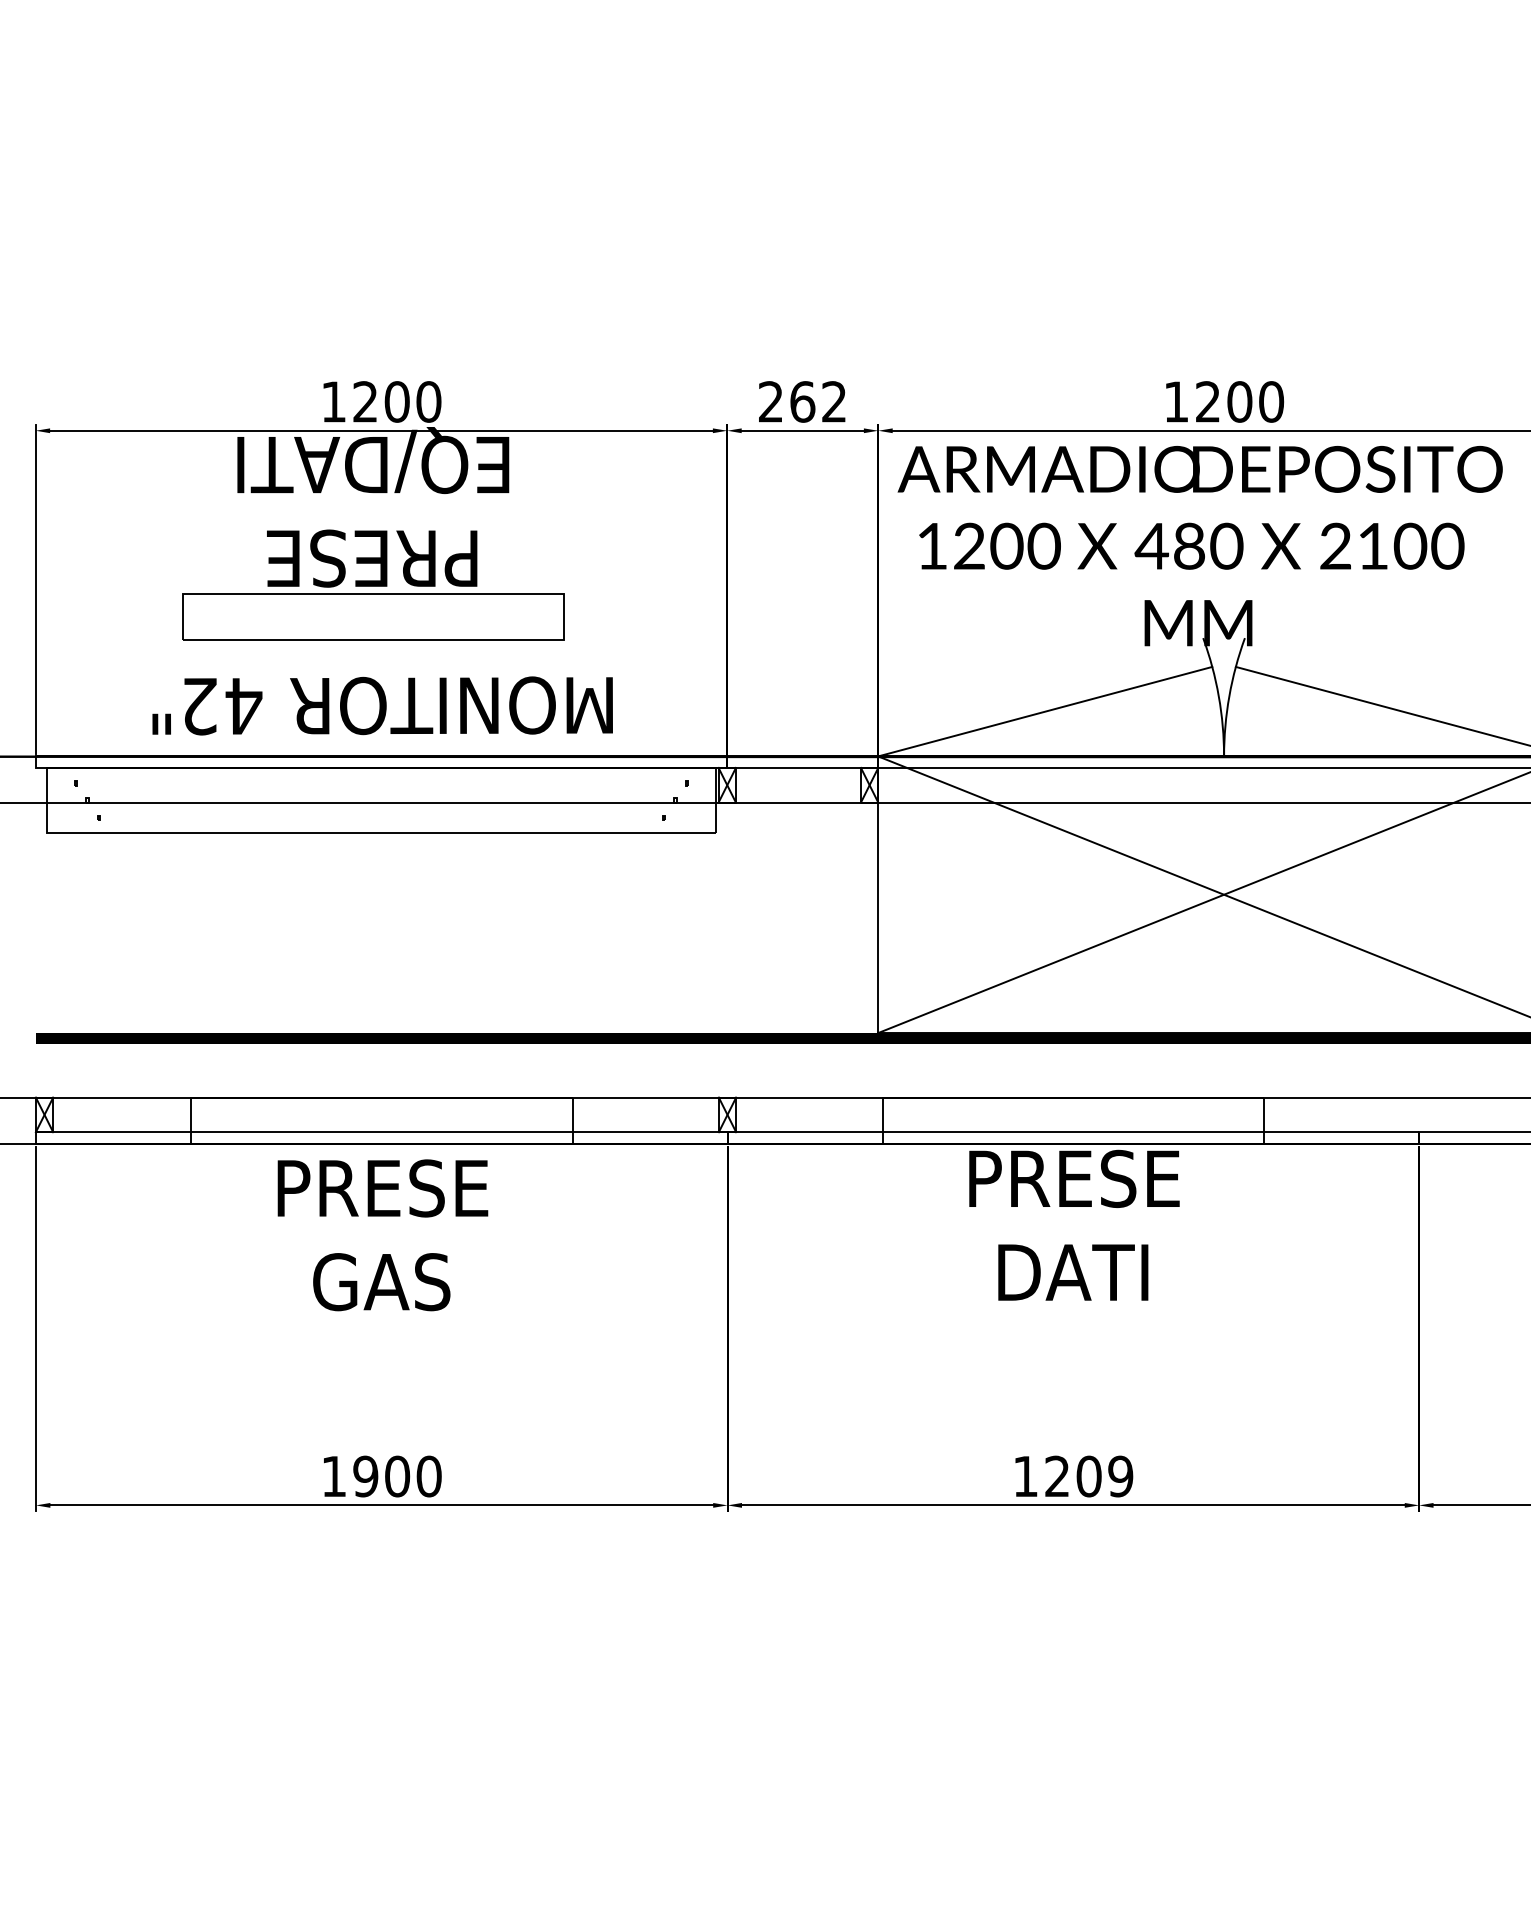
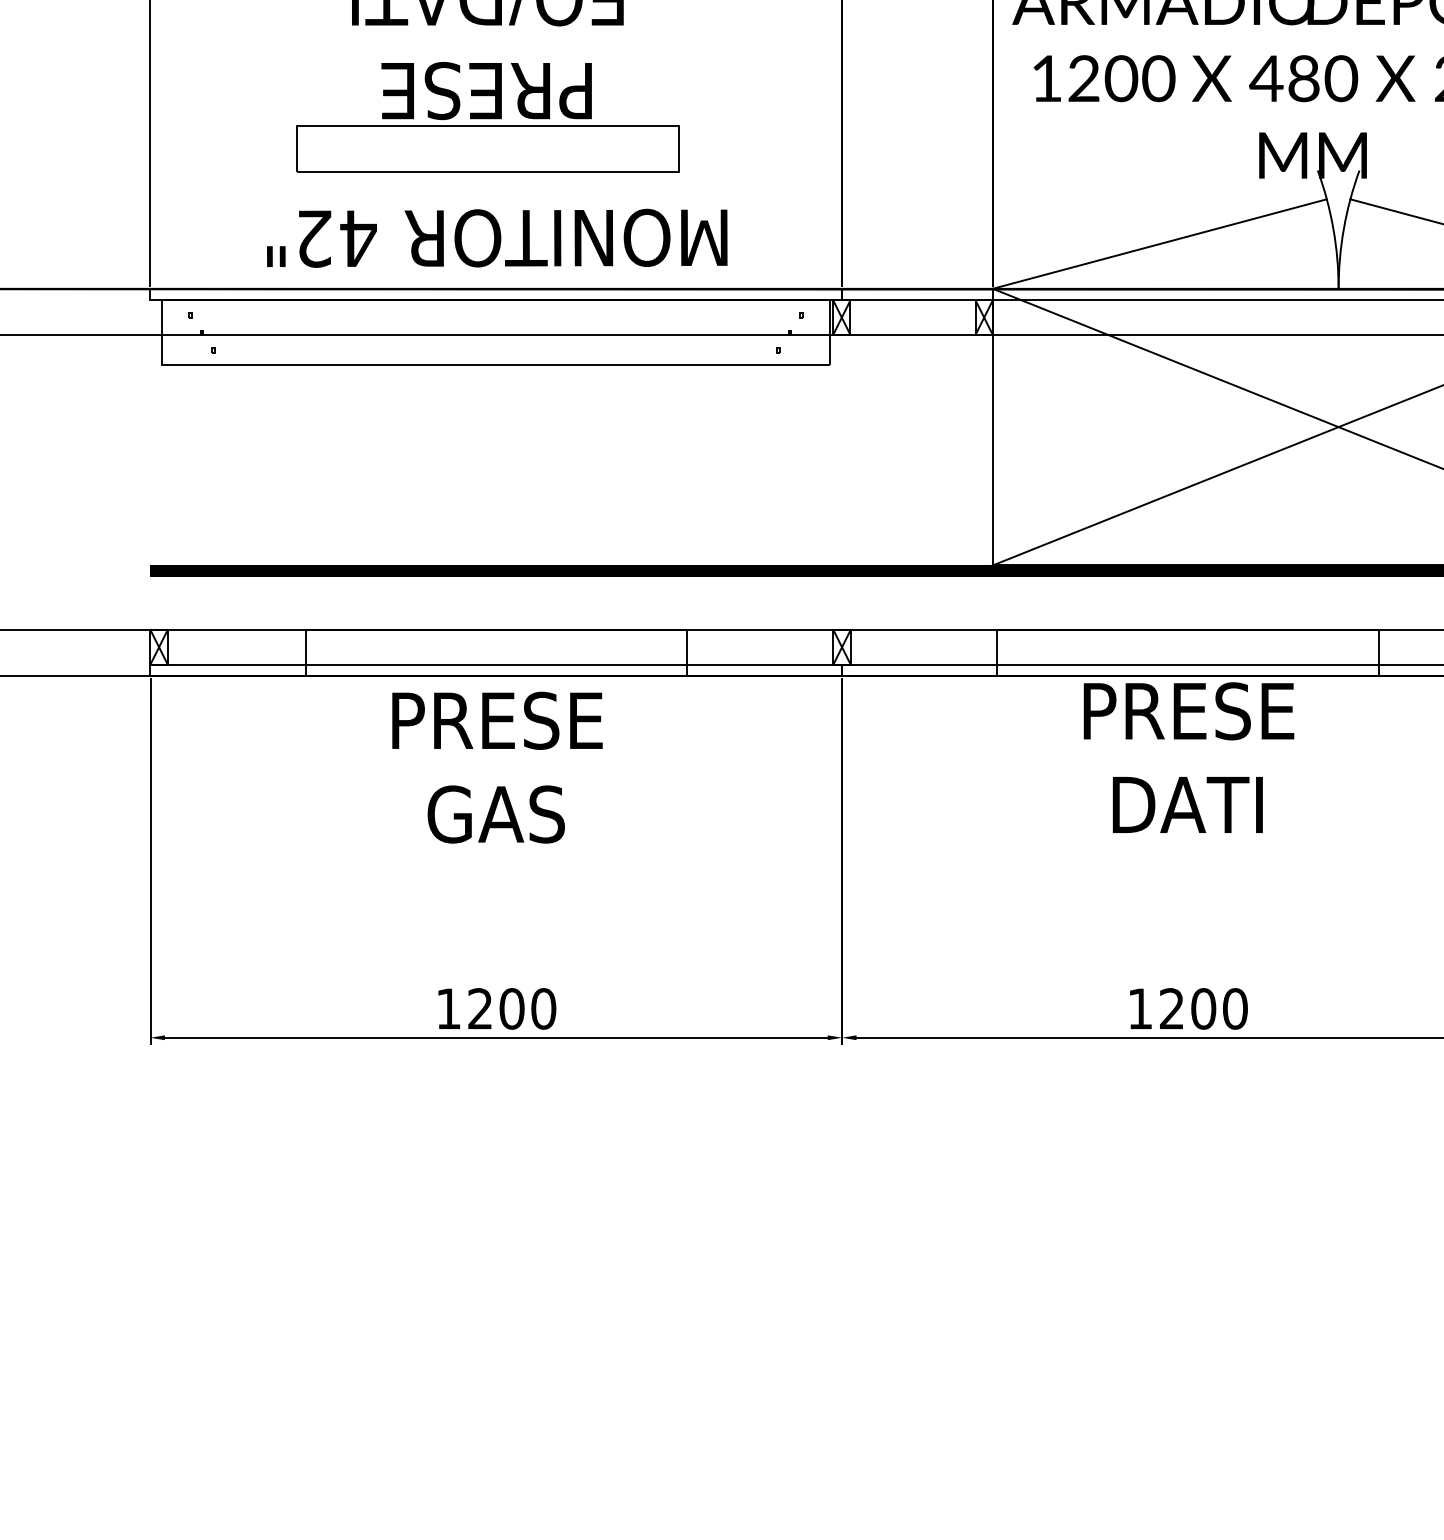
text: (365, 1476) -> (480, 1008), 1900 -> 1200
text: (1120, 1476) -> (1235, 1008), 1209 -> 1200

